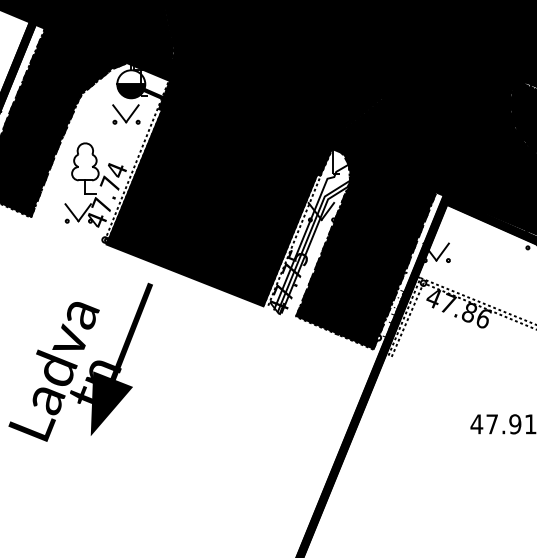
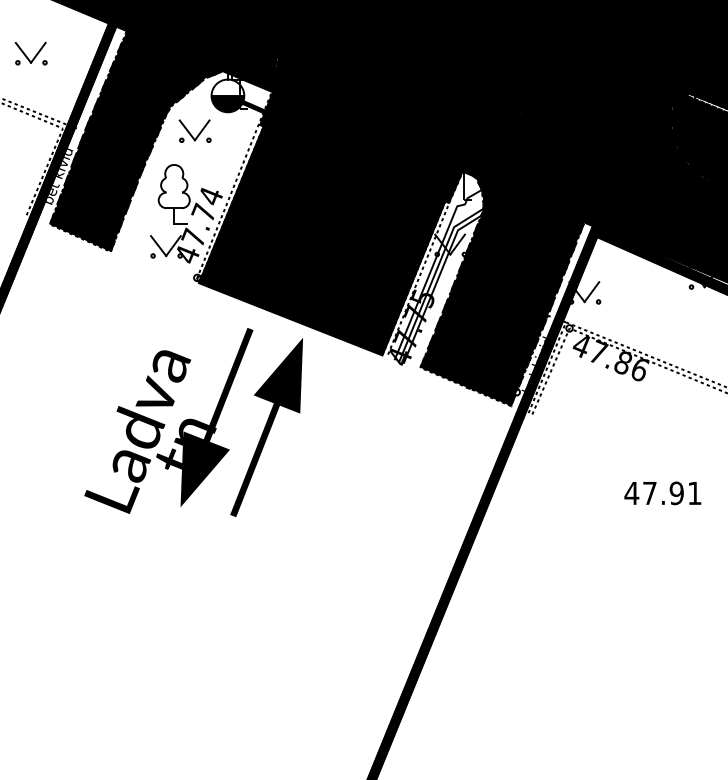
part: (125, 113) -> (194, 130), moved
fill: (164, 367) -> (266, 427), added

